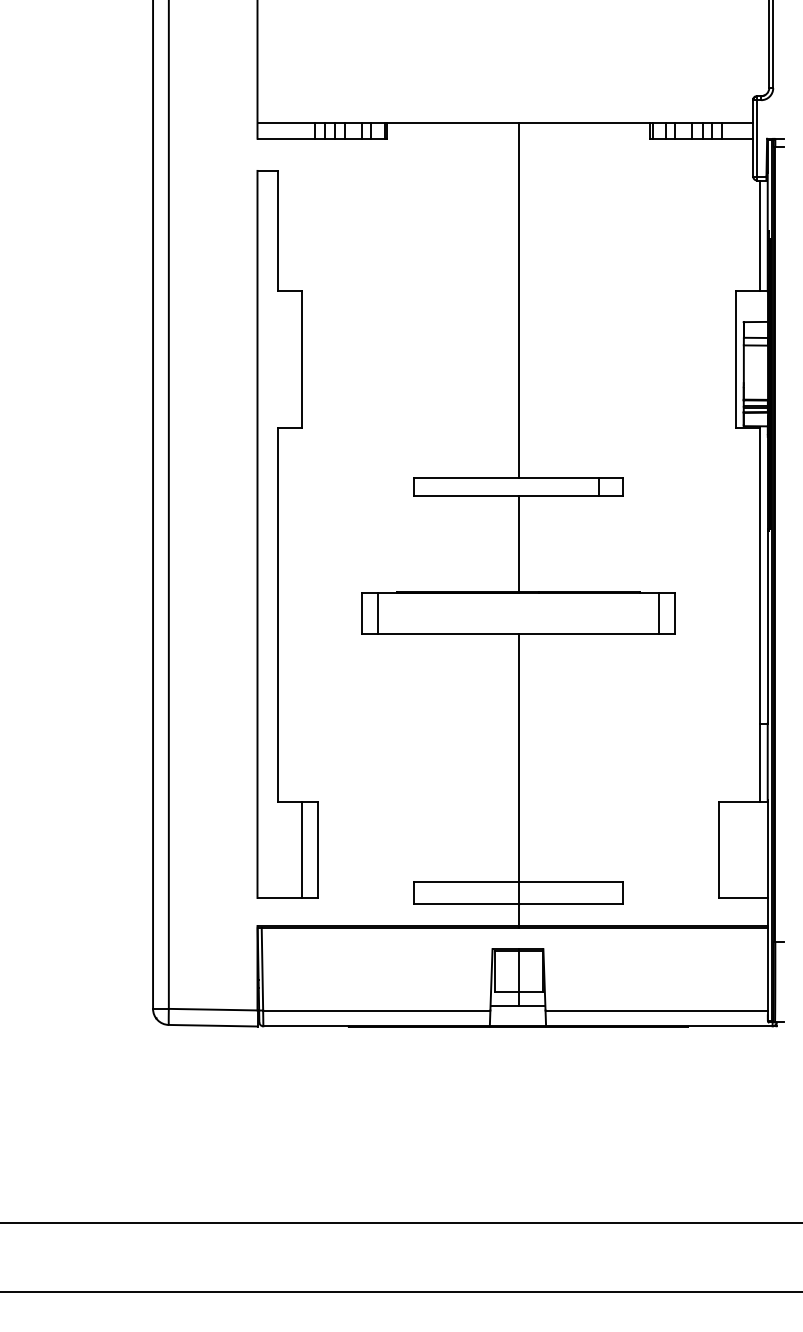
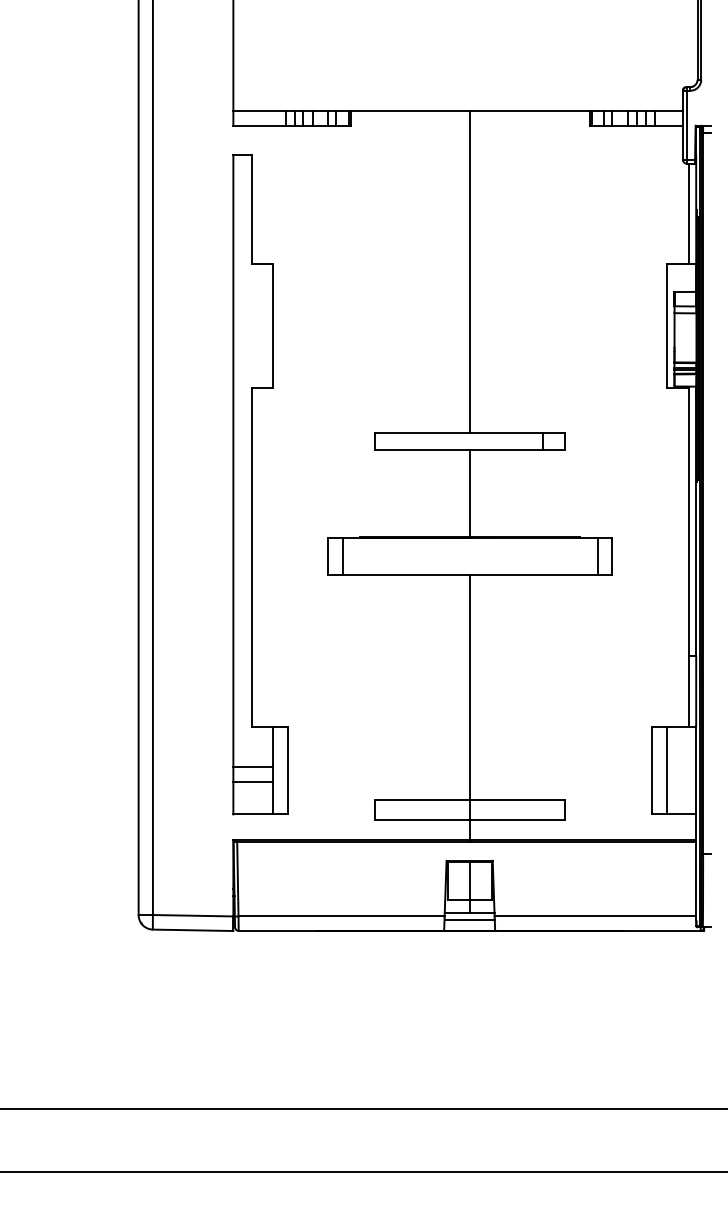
line: (279, 845) -> (253, 766), added
line: (735, 849) -> (666, 770), added
line: (279, 861) -> (253, 781), added
line: (517, 1014) -> (469, 920), added

